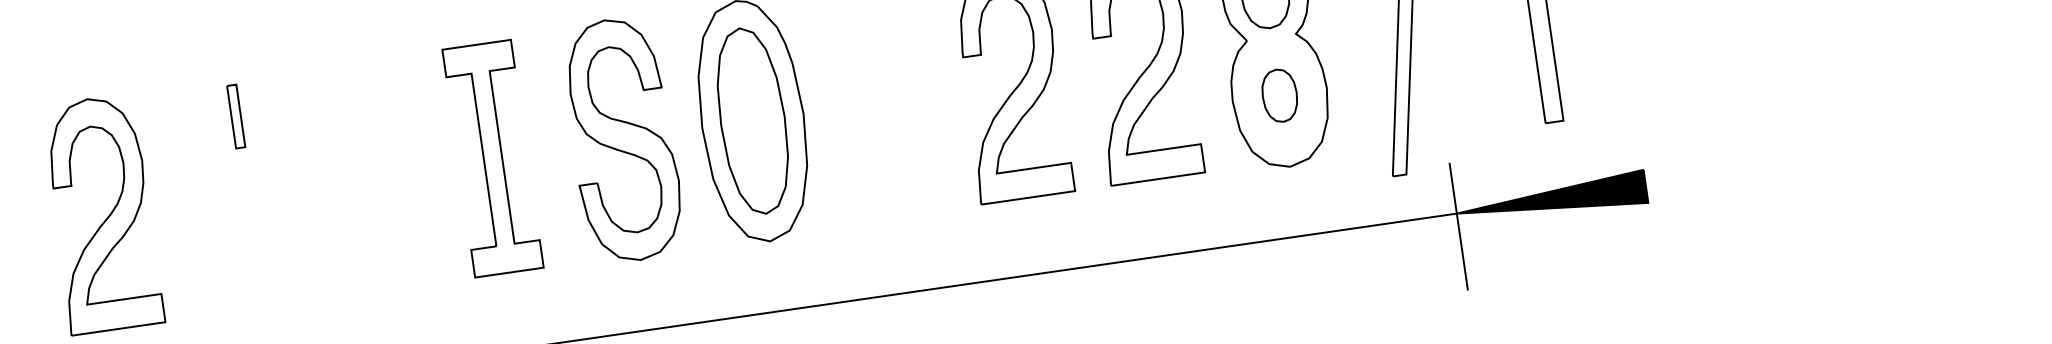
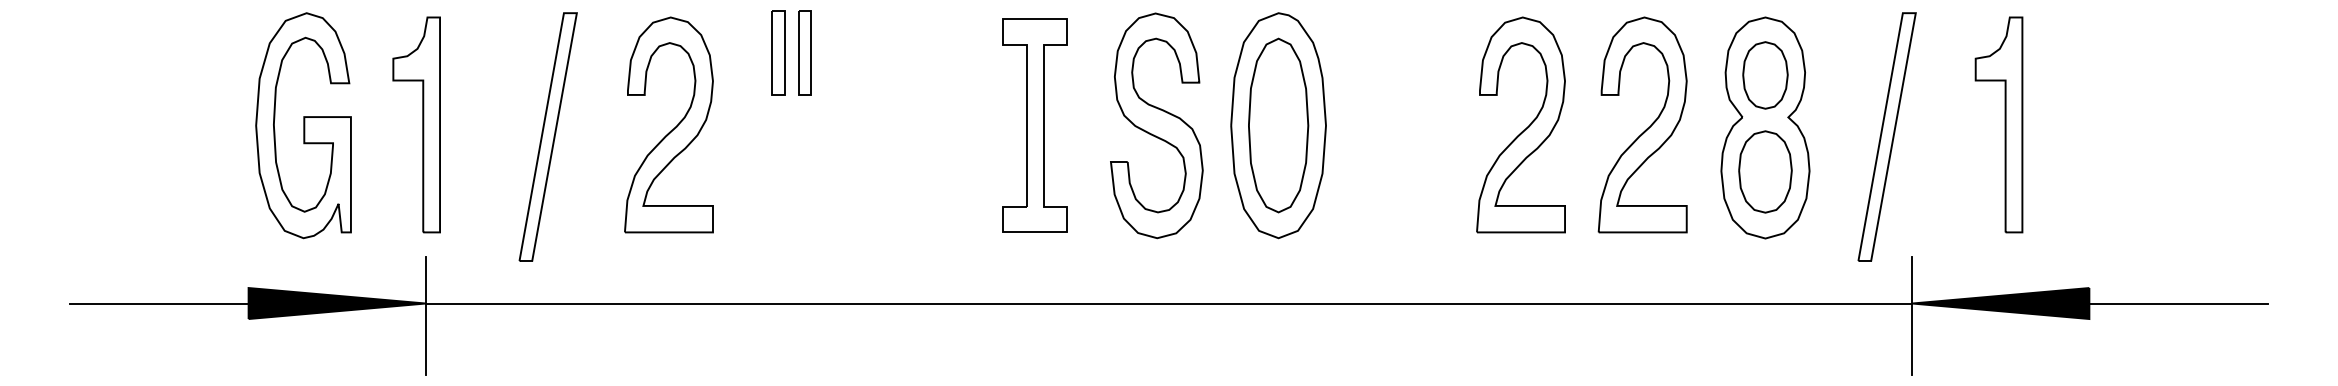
part: (1279, 95) -> (1765, 171), size x1.67
part: (235, 116) -> (804, 52), size x1.43
part: (207, 120) -> (778, 52), added
line: (1741, 172) -> (2178, 303), added

